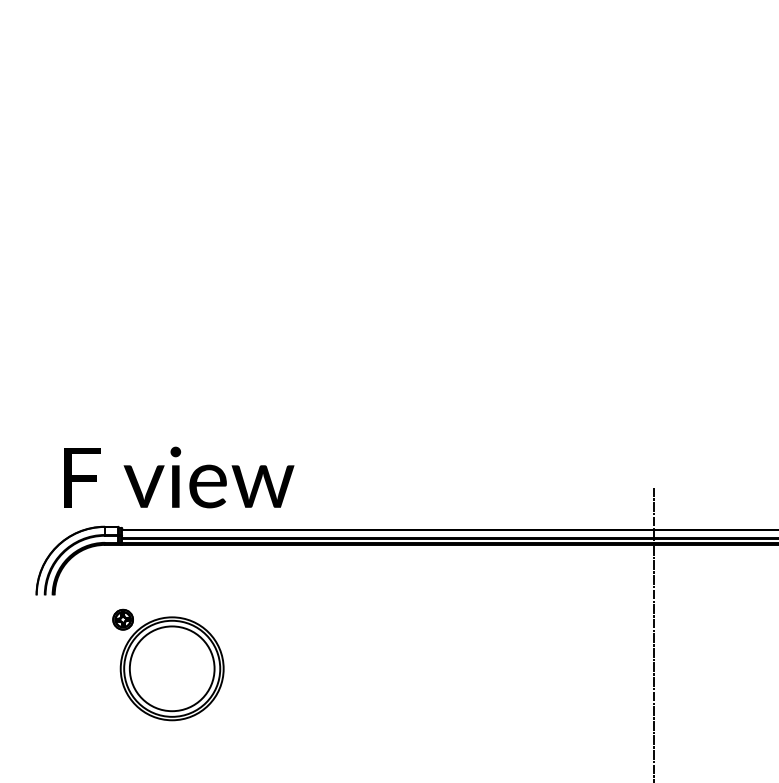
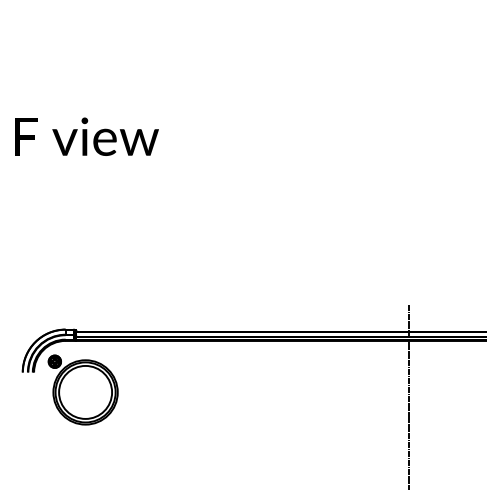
text: (178, 477) -> (86, 136), moved
part: (167, 664) -> (82, 389), moved

